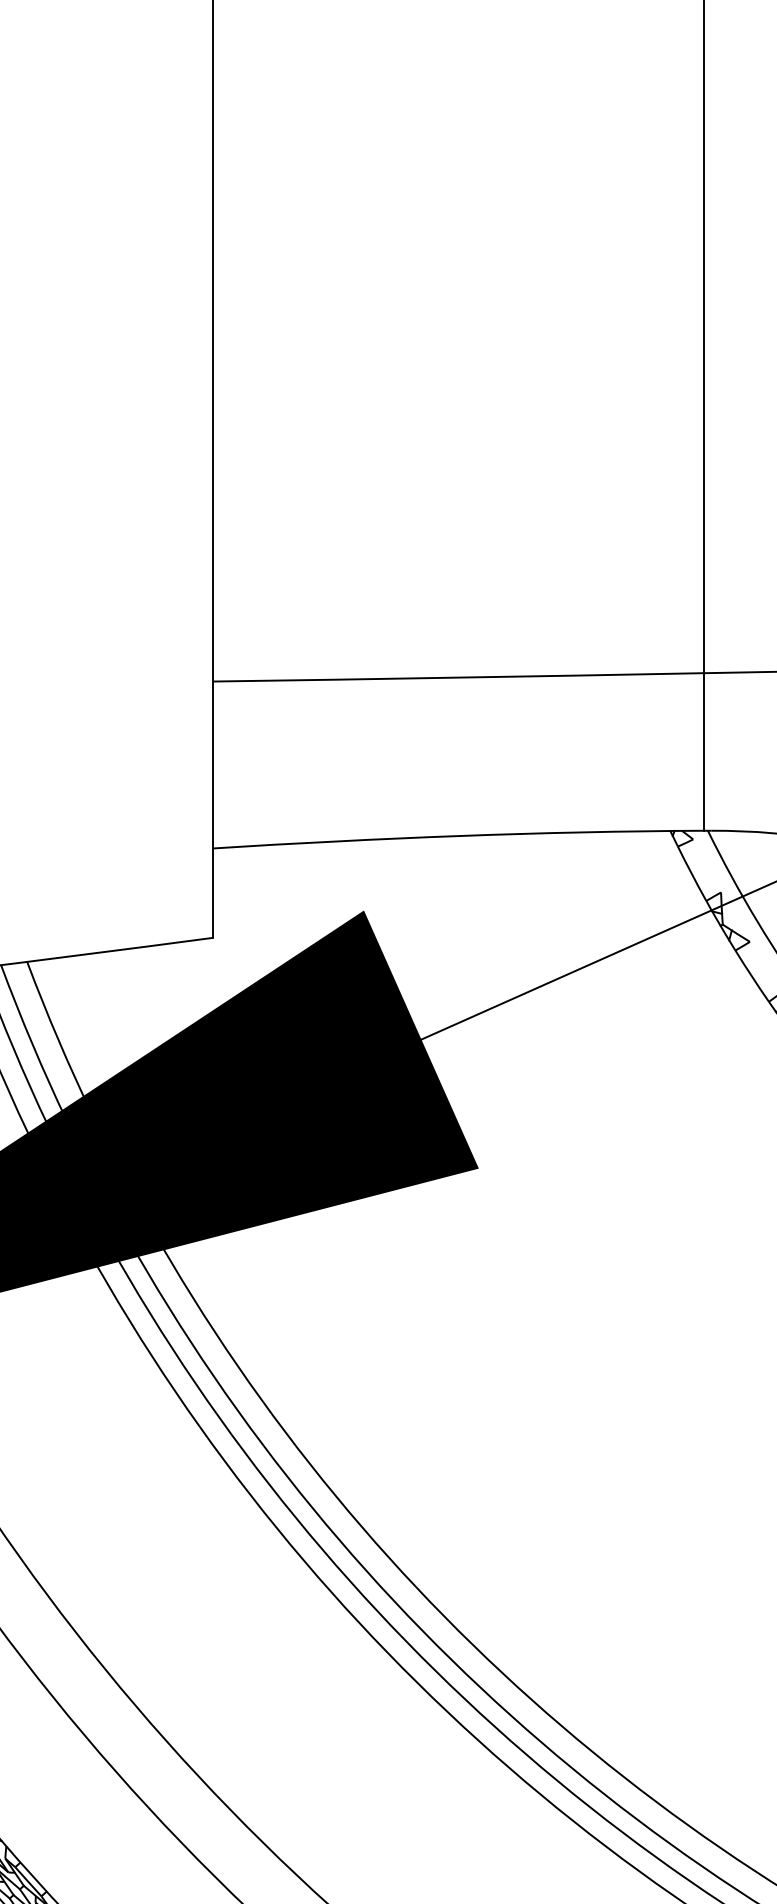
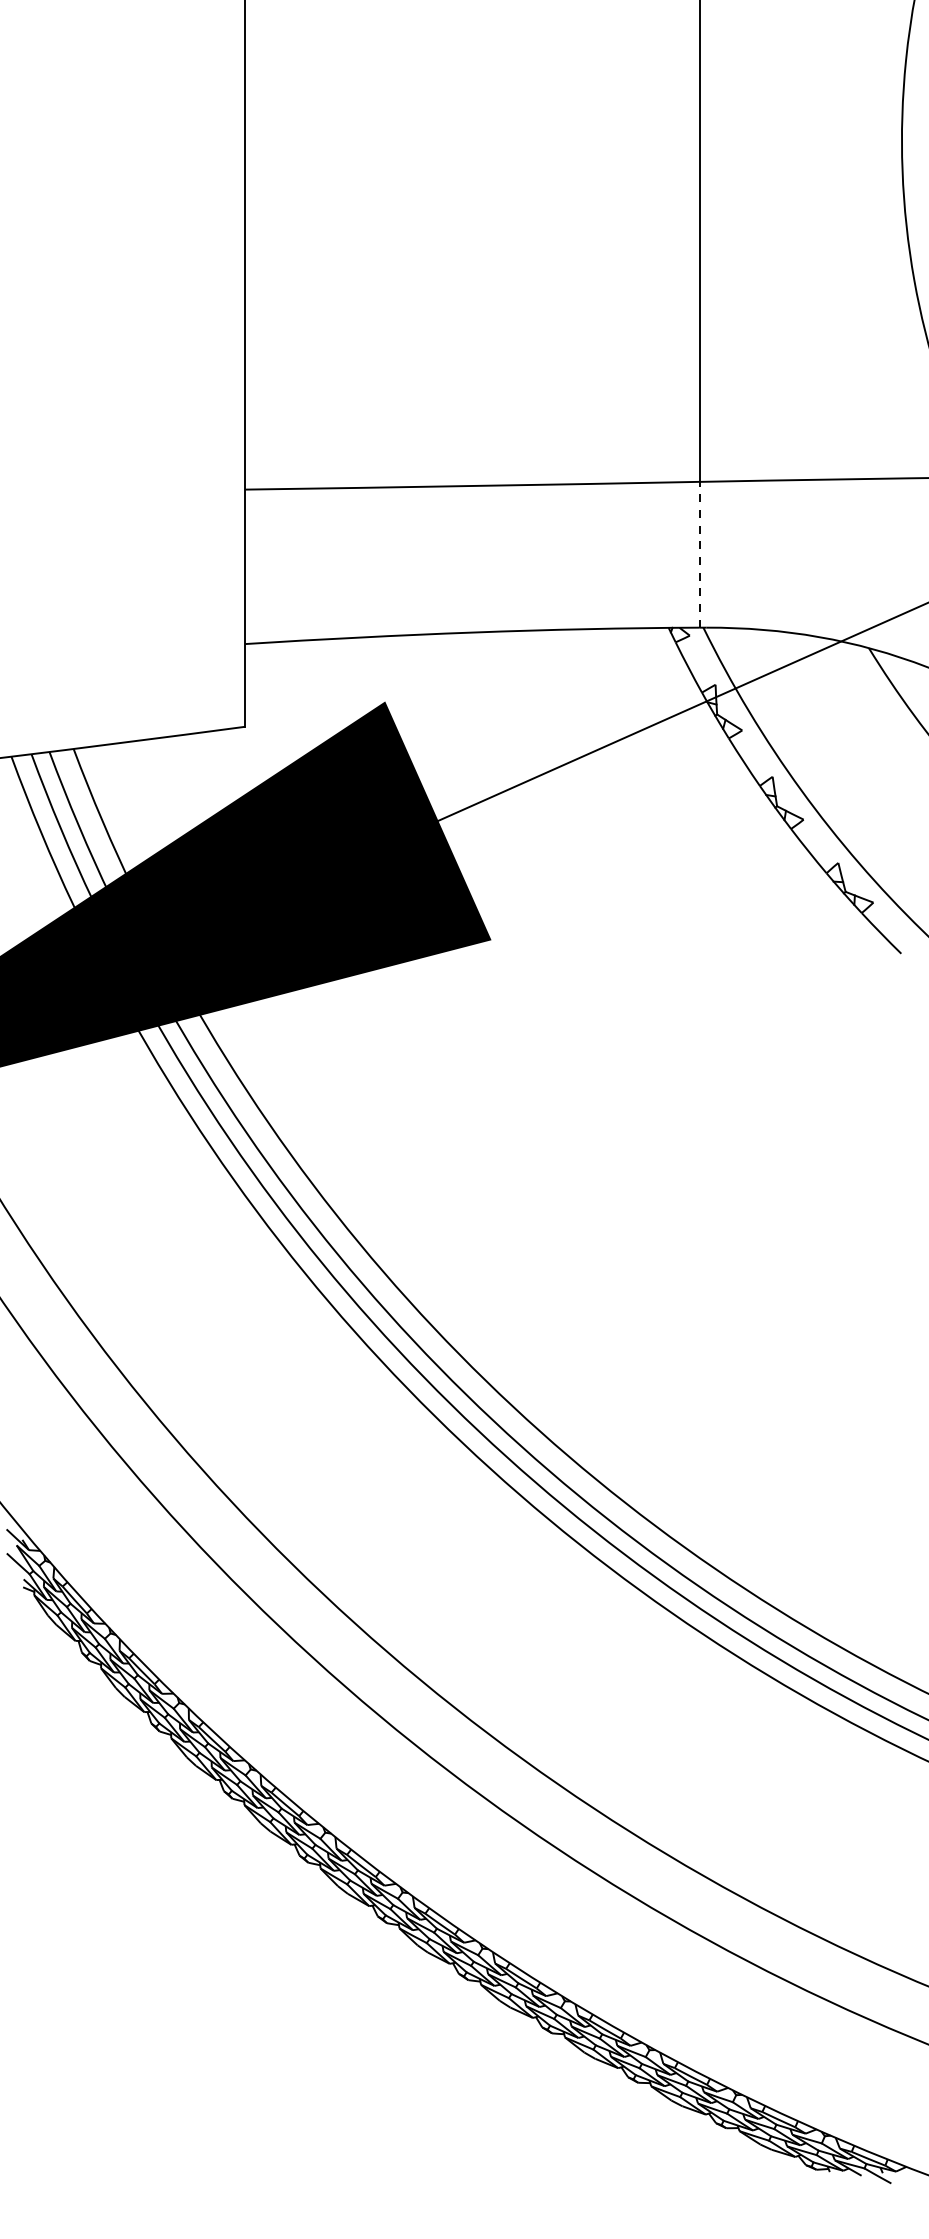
line: (703, 751) -> (699, 554), solid -> dashed

